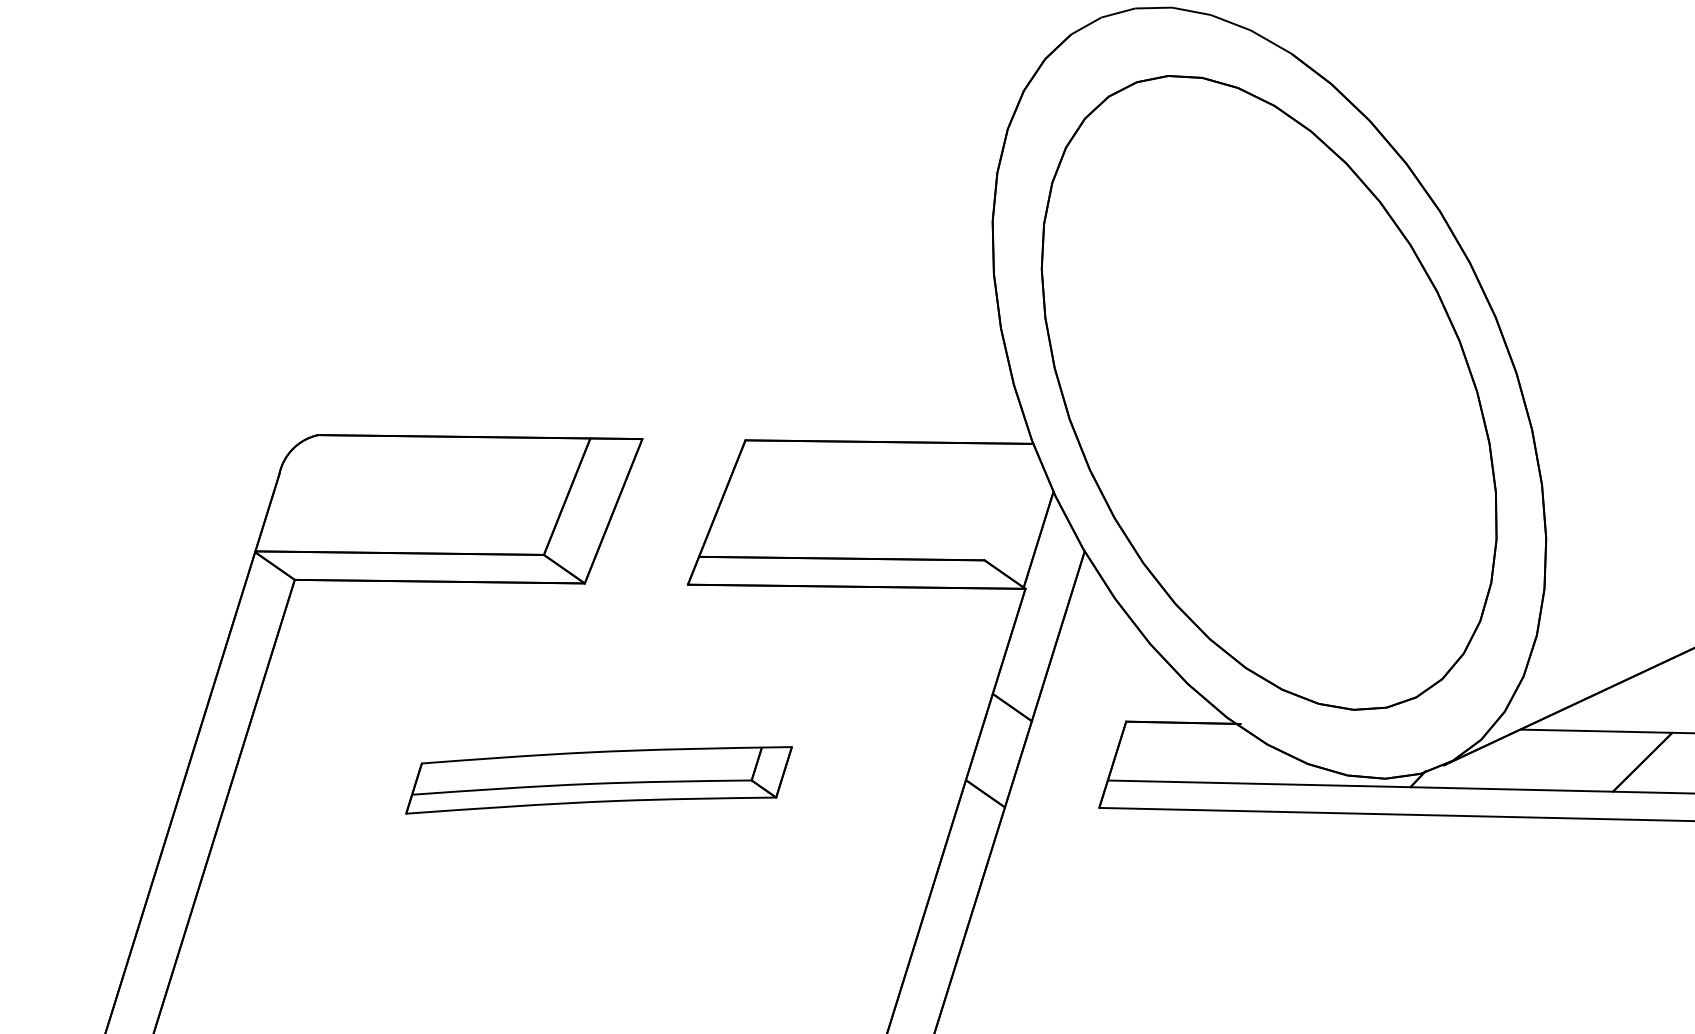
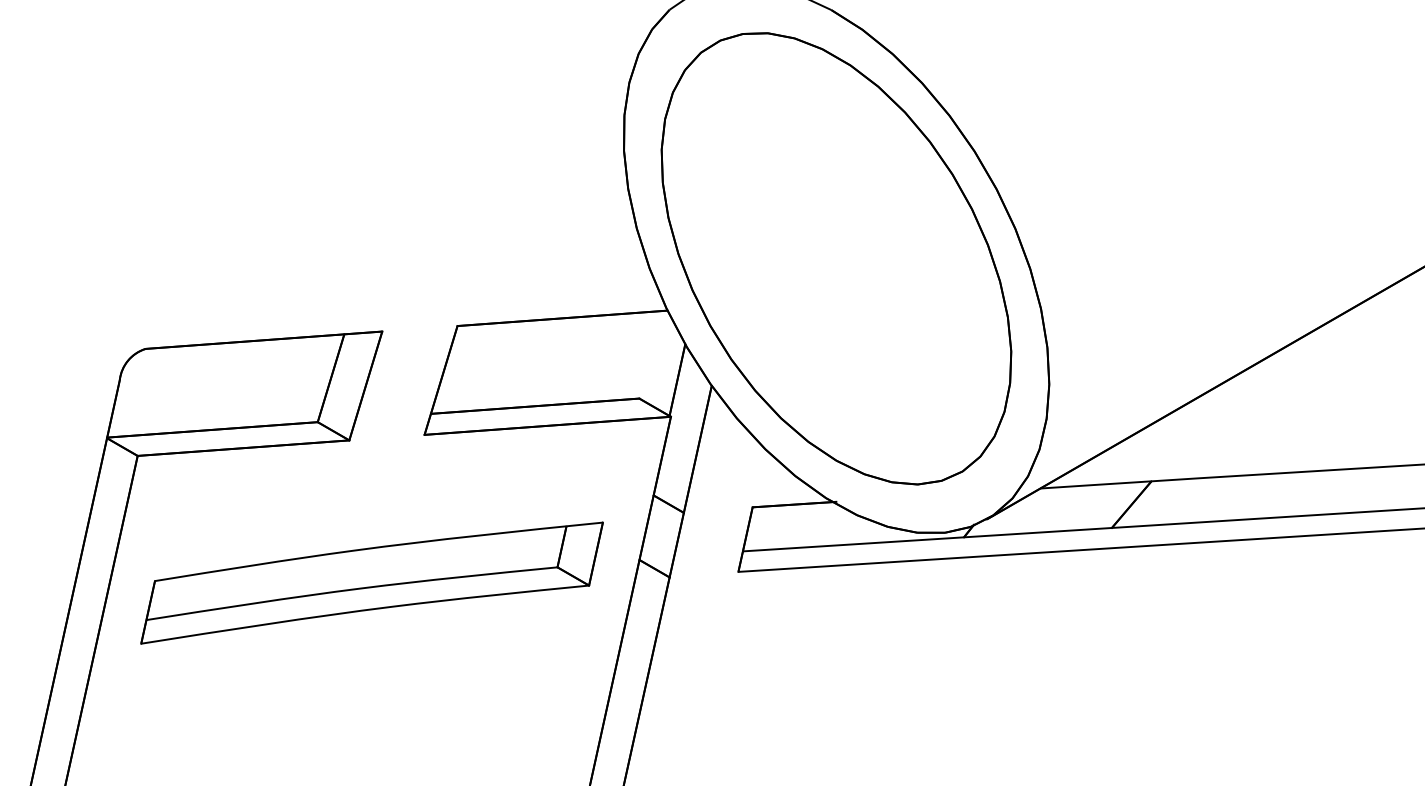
part: (598, 779) -> (371, 582), size x1.67

